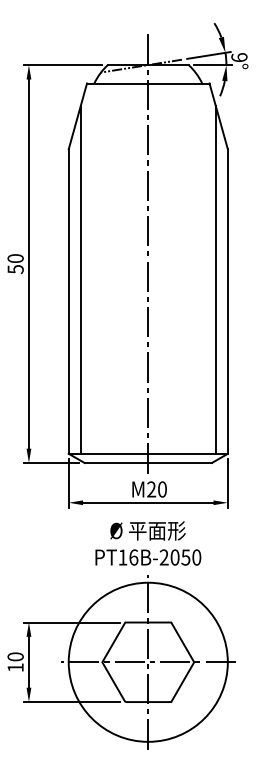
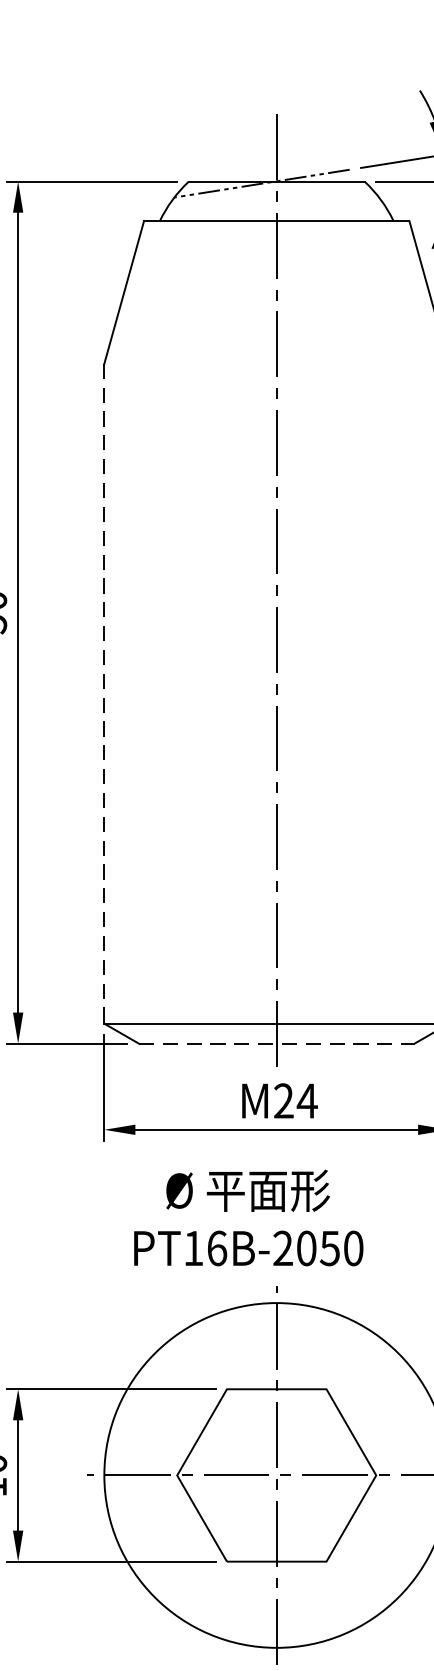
line: (80, 279) -> (129, 645), removed
line: (215, 279) -> (422, 645), removed
line: (68, 302) -> (103, 695), solid -> dashed
line: (148, 463) -> (277, 1044), solid -> dashed
text: (162, 489) -> (307, 1101), M20 -> M24
text: (148, 543) -> (249, 1218), moved

